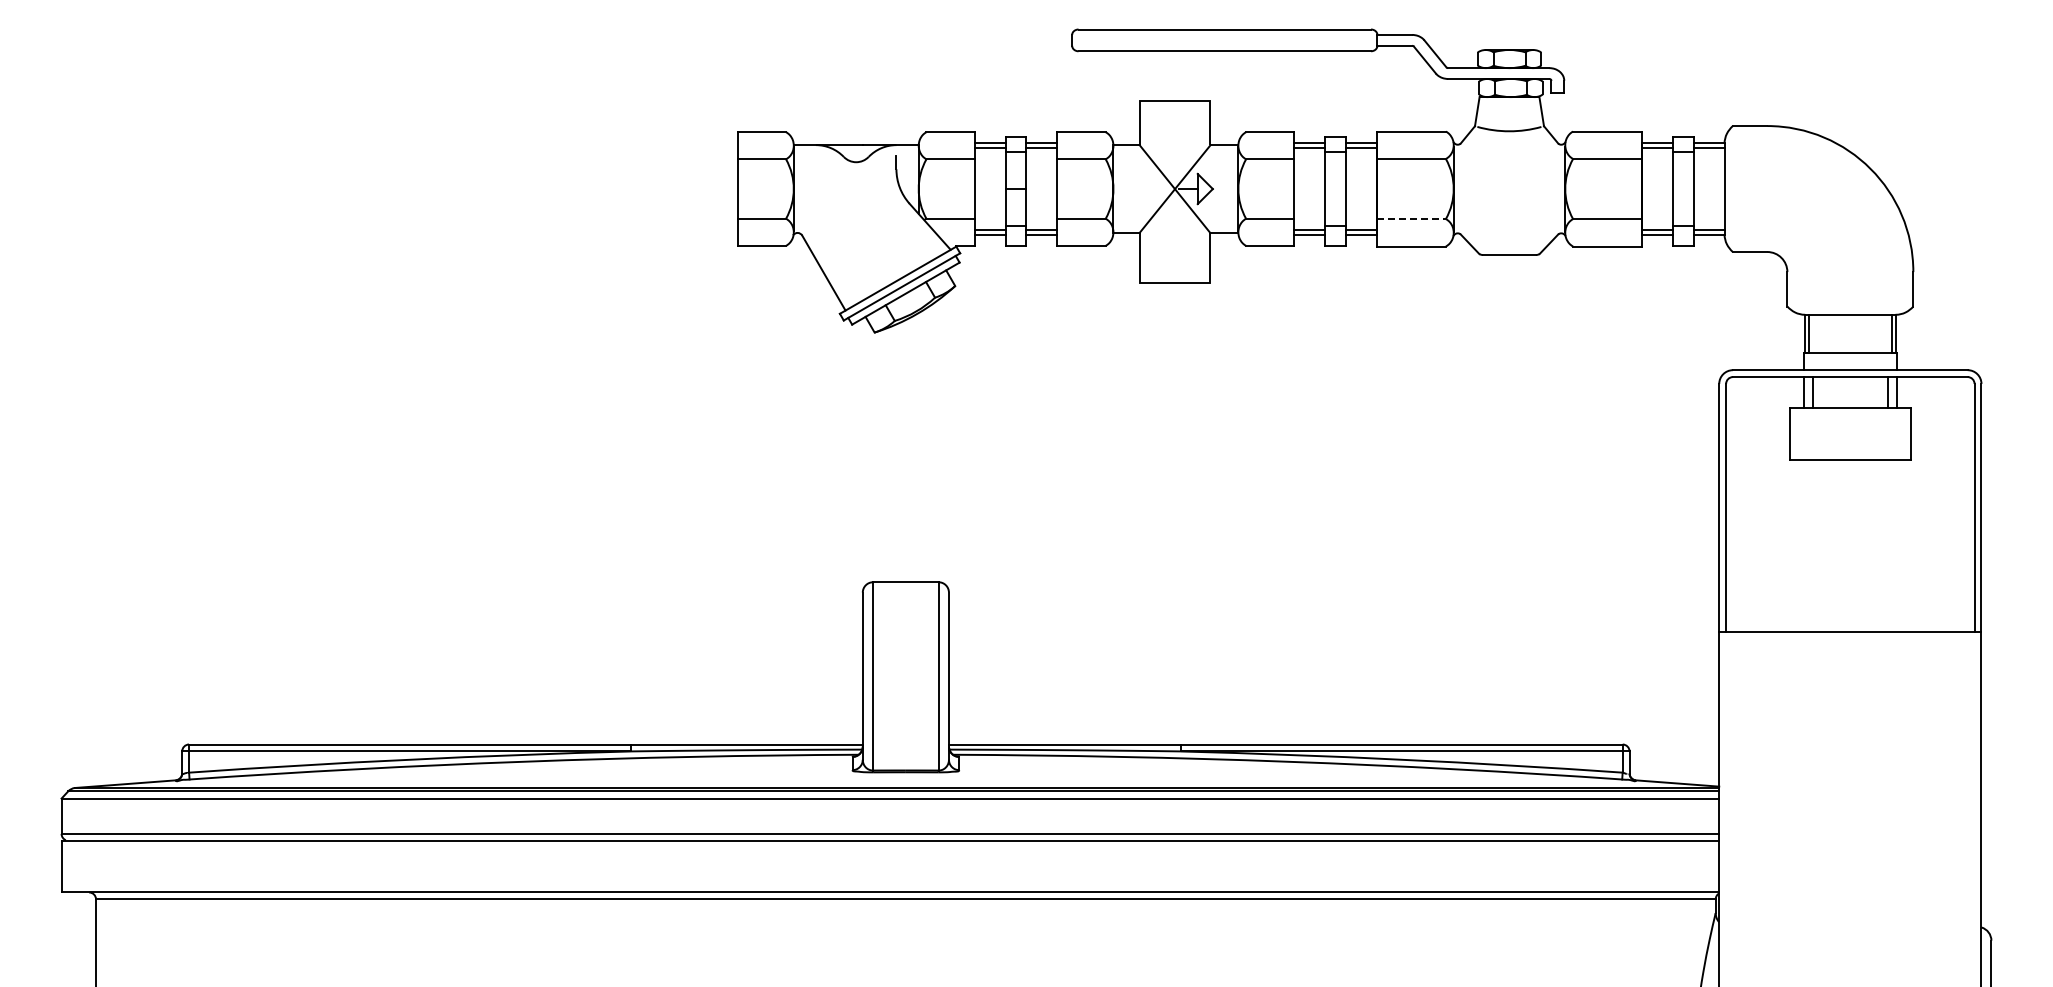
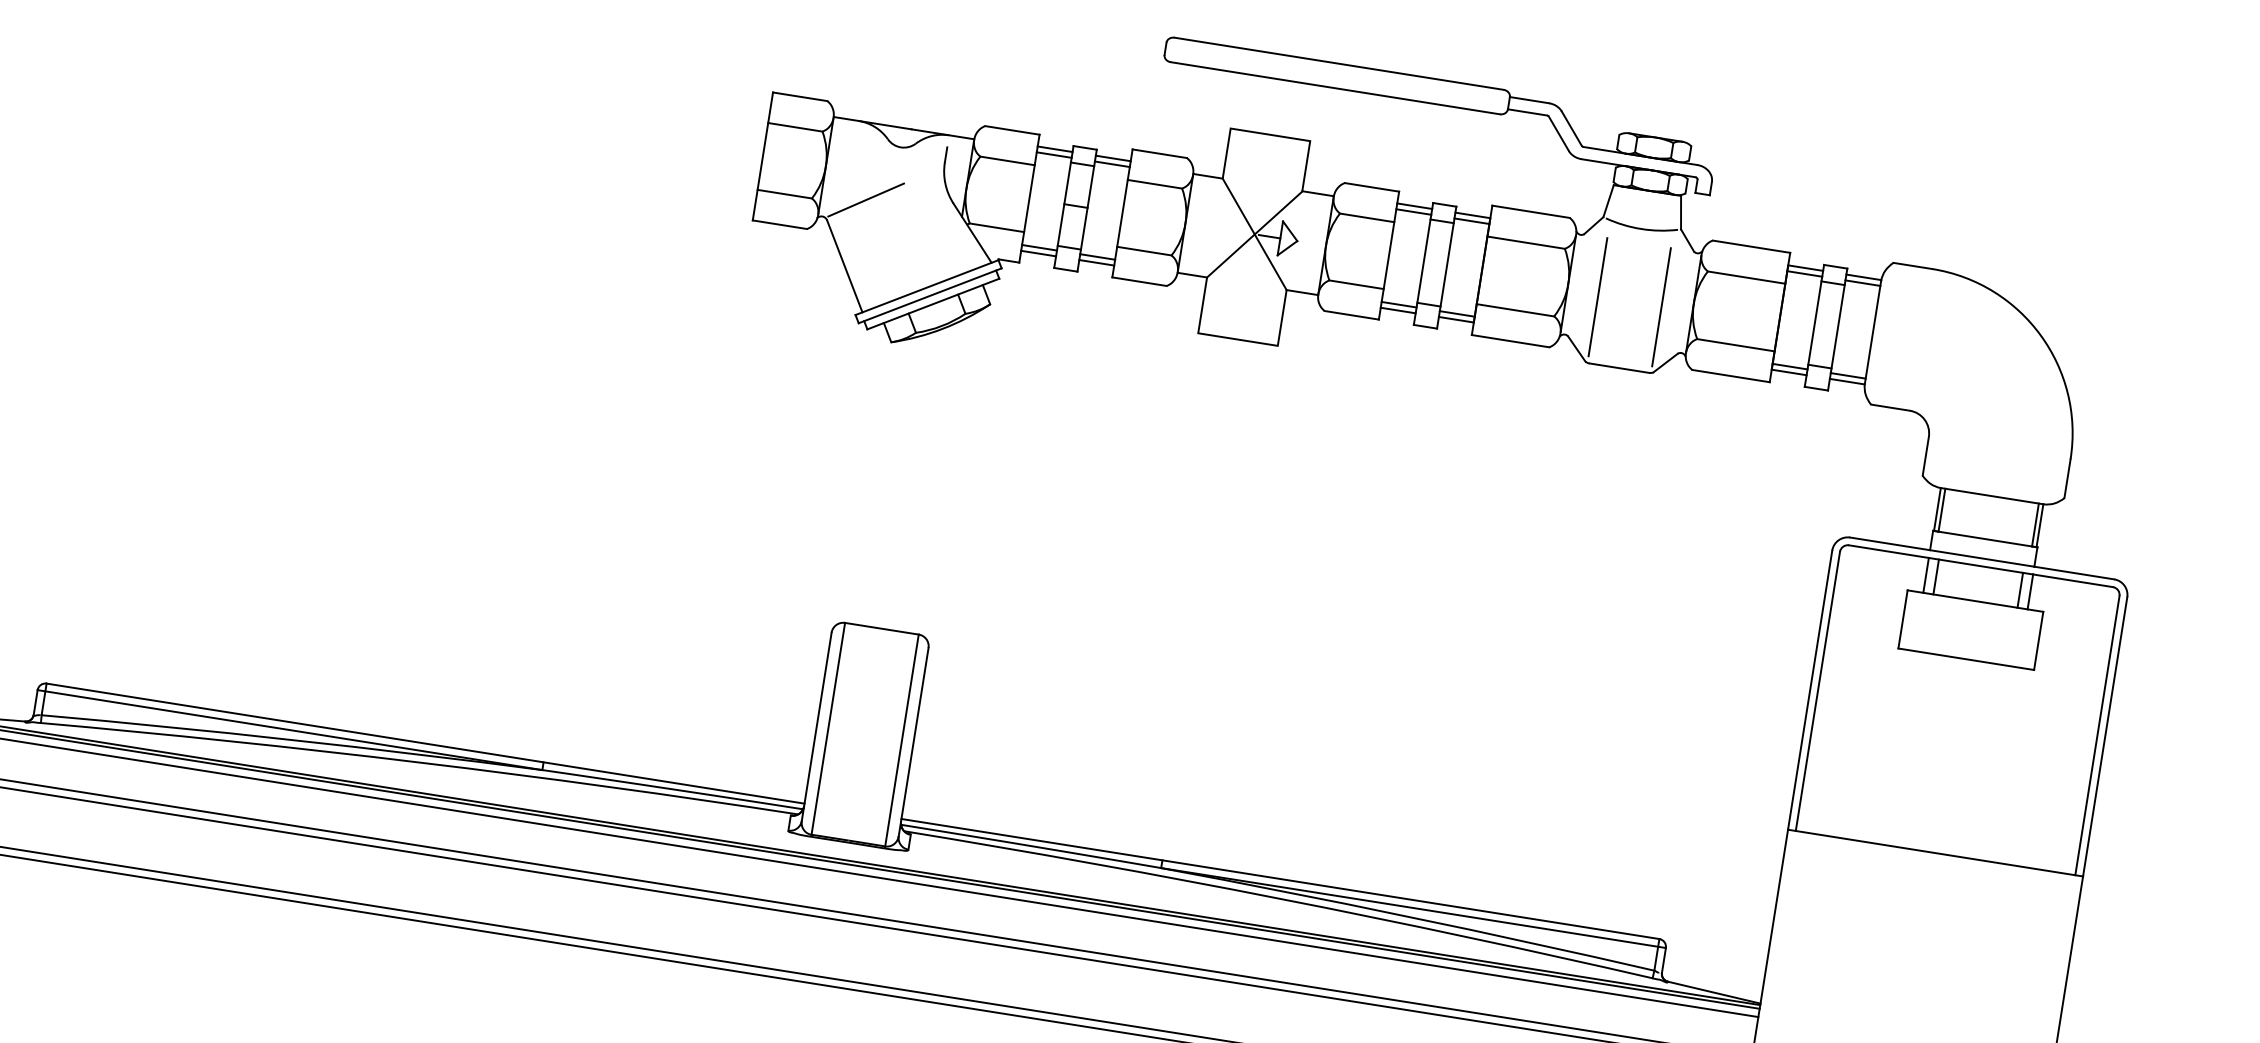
line: (1481, 195) -> (1598, 296), added
line: (1537, 195) -> (1661, 306), added
line: (832, 212) -> (865, 199), added
line: (1412, 219) -> (1516, 310), dashed -> solid

